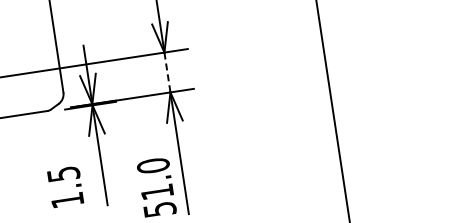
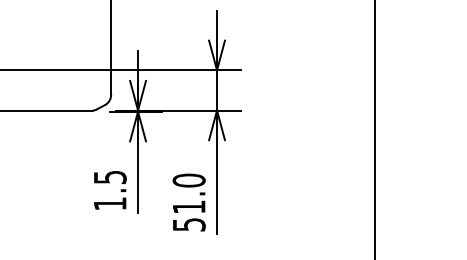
line: (167, 72) -> (217, 90), dashed -> solid
text: (65, 187) -> (110, 190), moved

